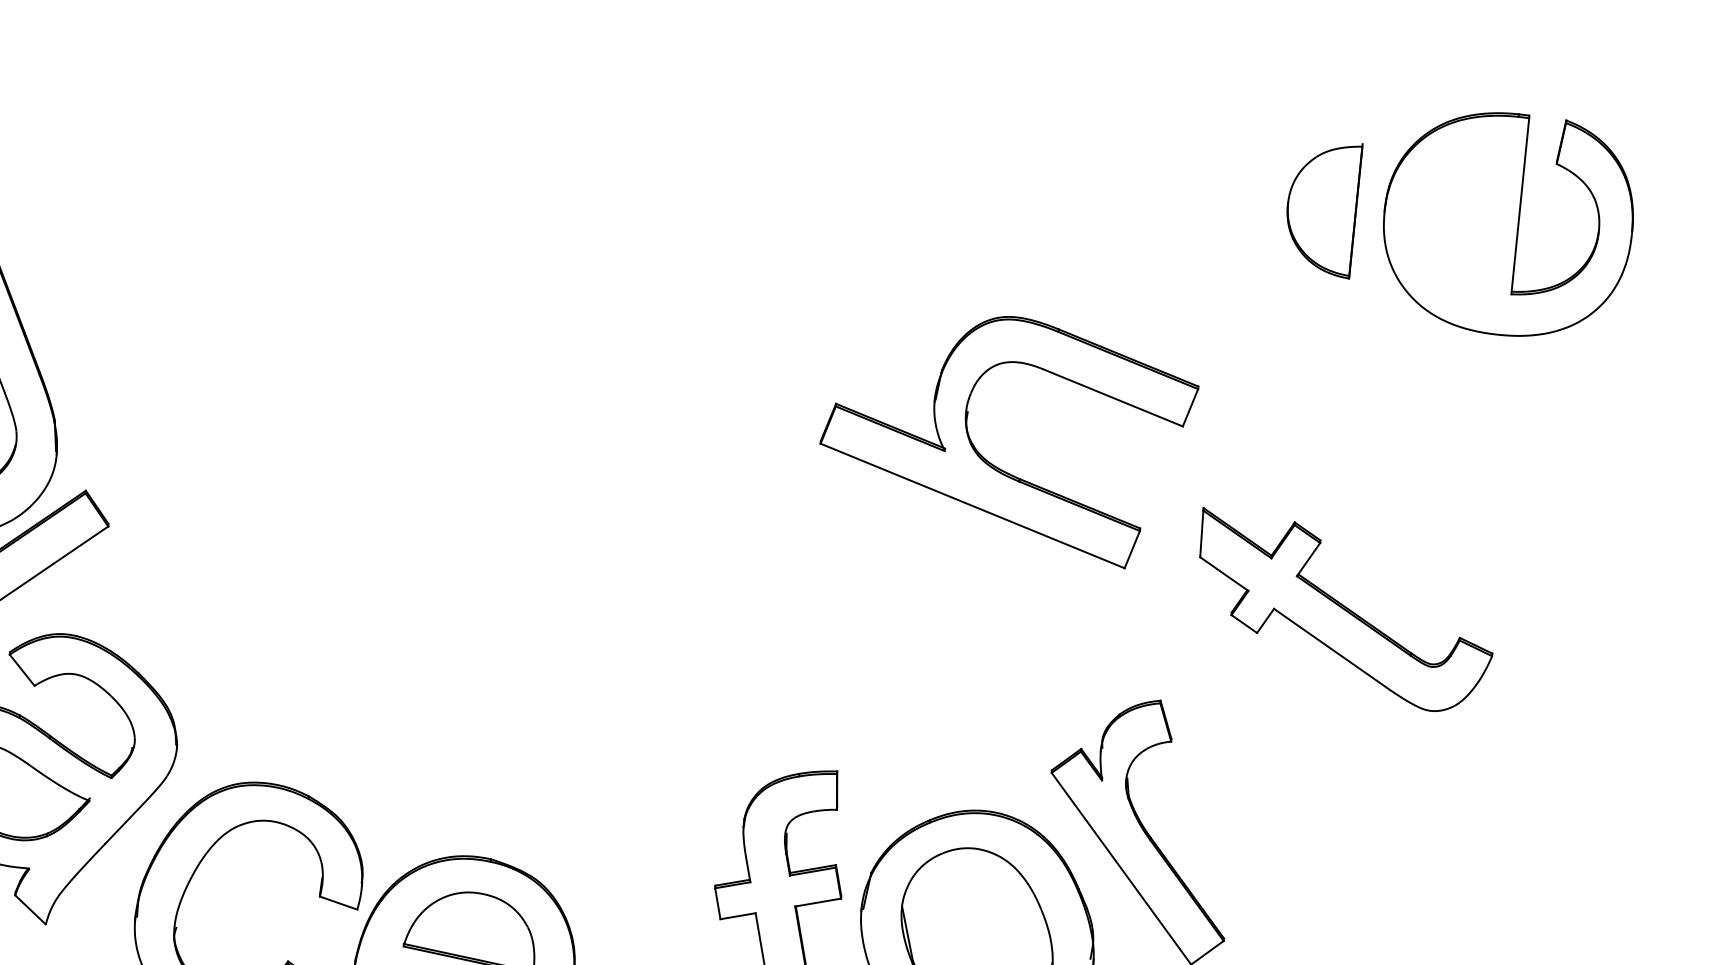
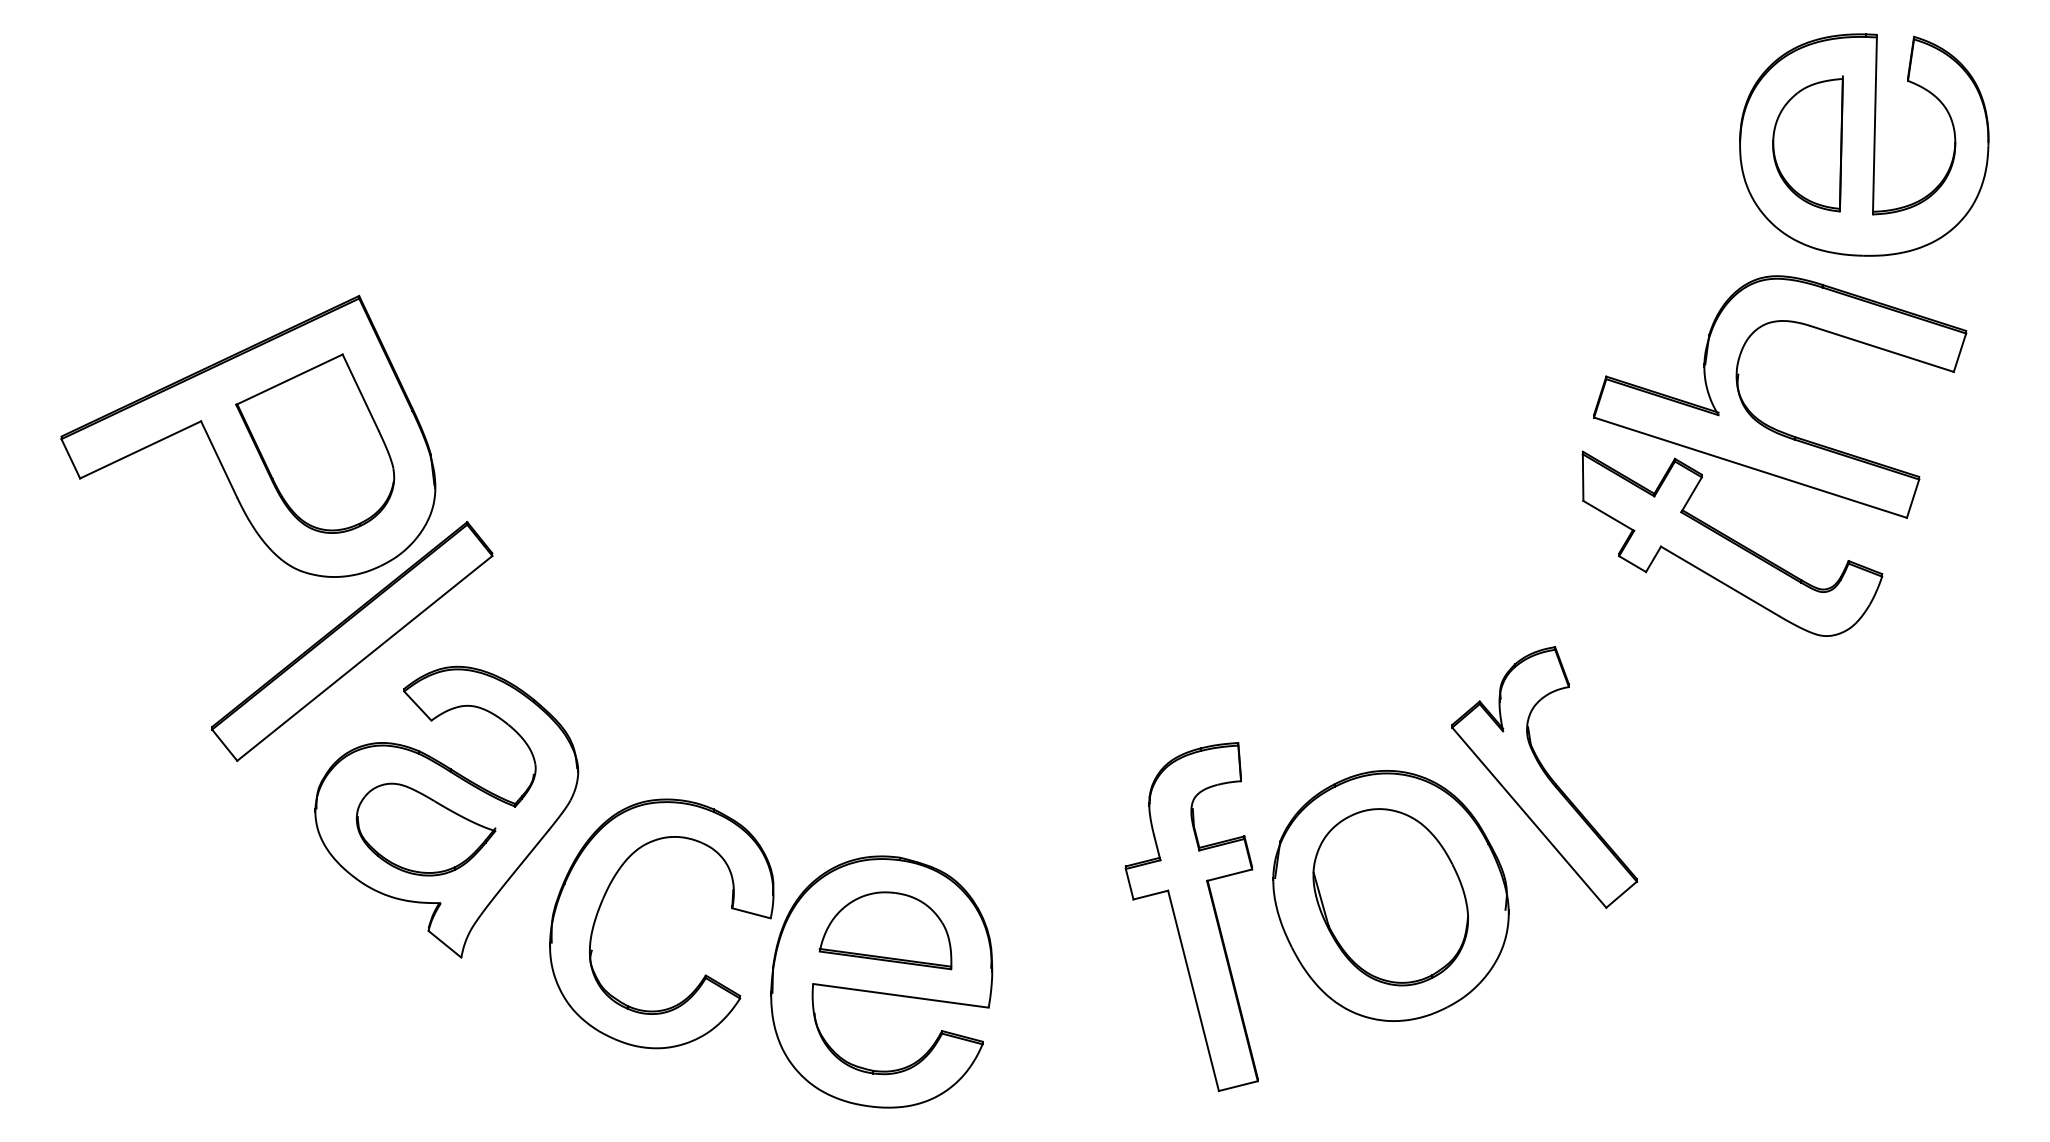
part: (1322, 208) -> (1807, 143), moved
part: (992, 463) -> (1766, 423), moved

